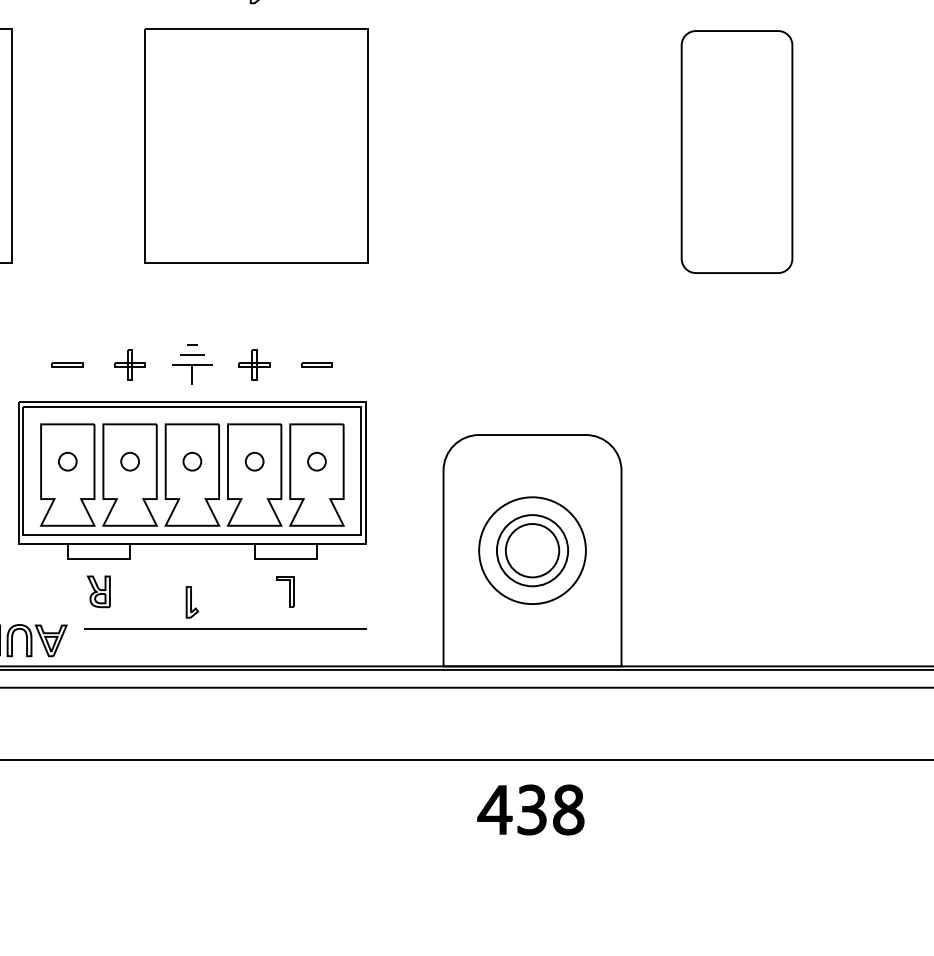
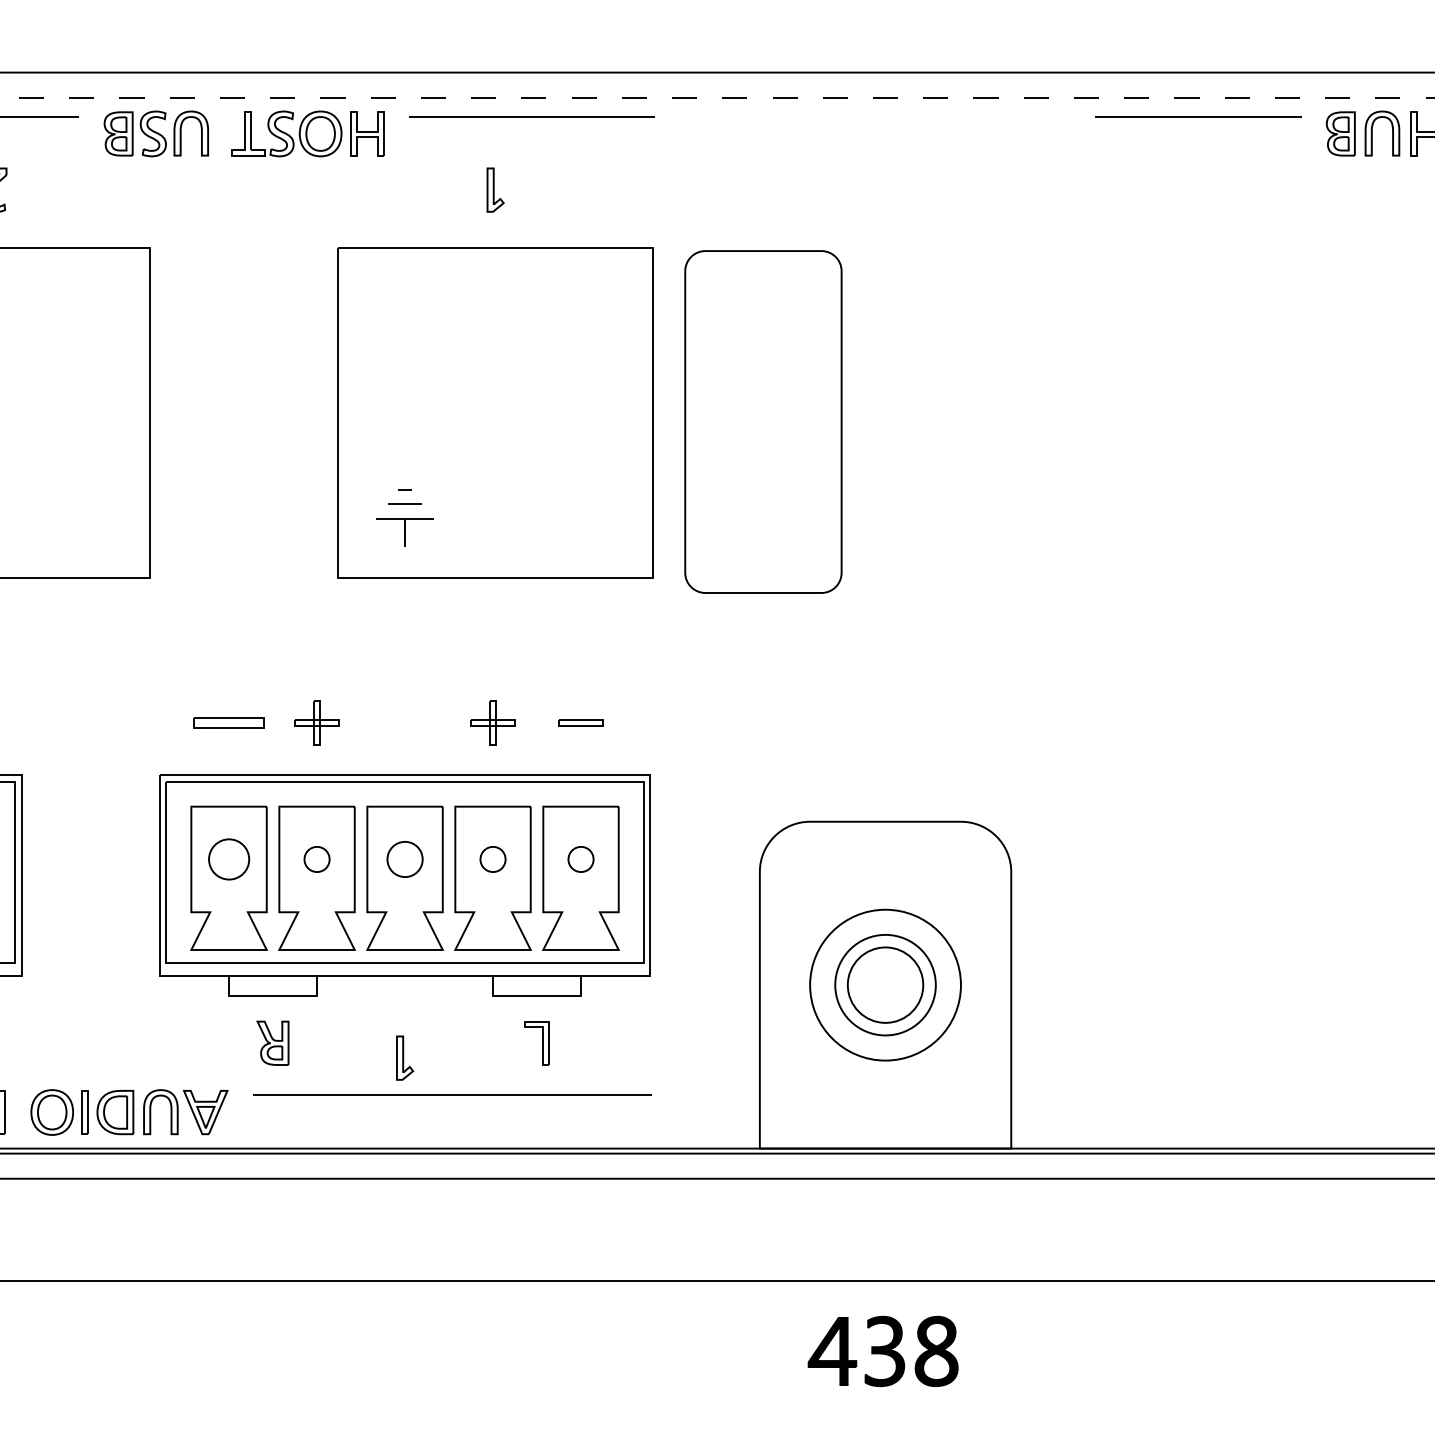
part: (737, 151) -> (763, 421), moved
part: (67, 364) -> (228, 722), size x1.6
part: (192, 364) -> (404, 517), moved
part: (67, 461) -> (228, 859), size x1.6
part: (192, 461) -> (404, 859), size x1.4

